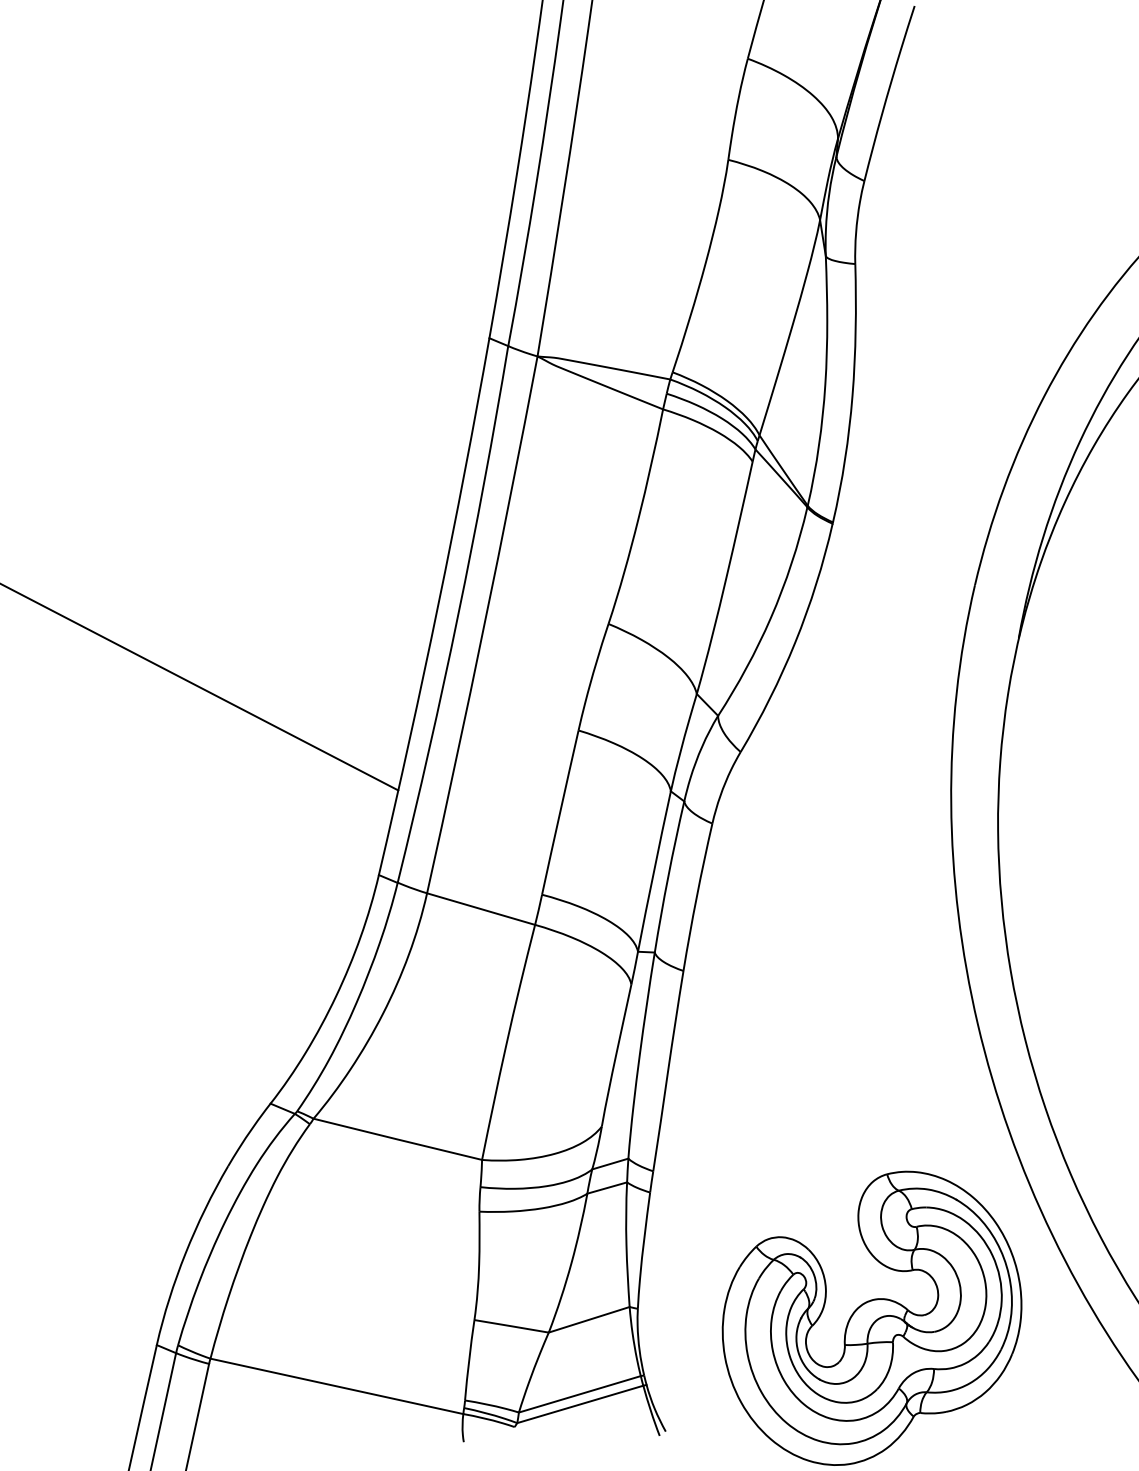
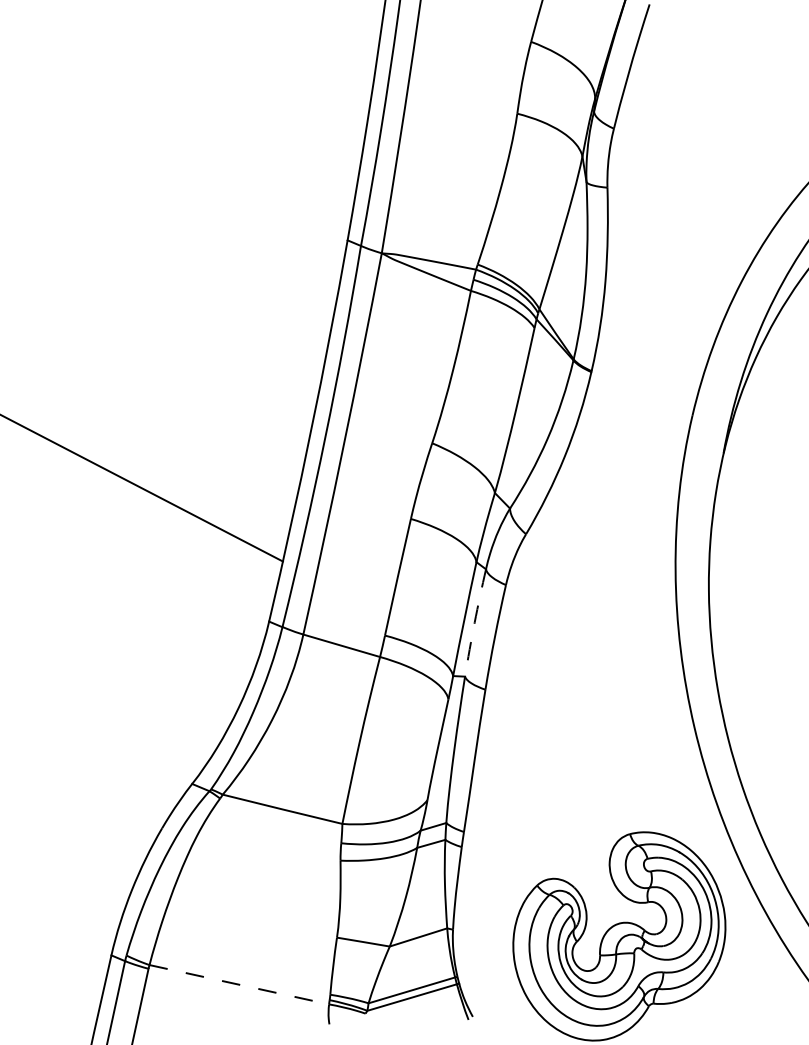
arc: (668, 876) -> (474, 622), solid -> dashed
line: (337, 1386) -> (239, 984), solid -> dashed

